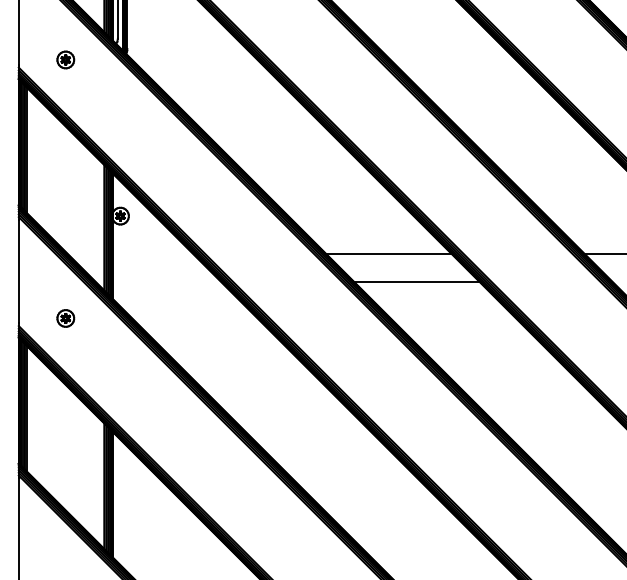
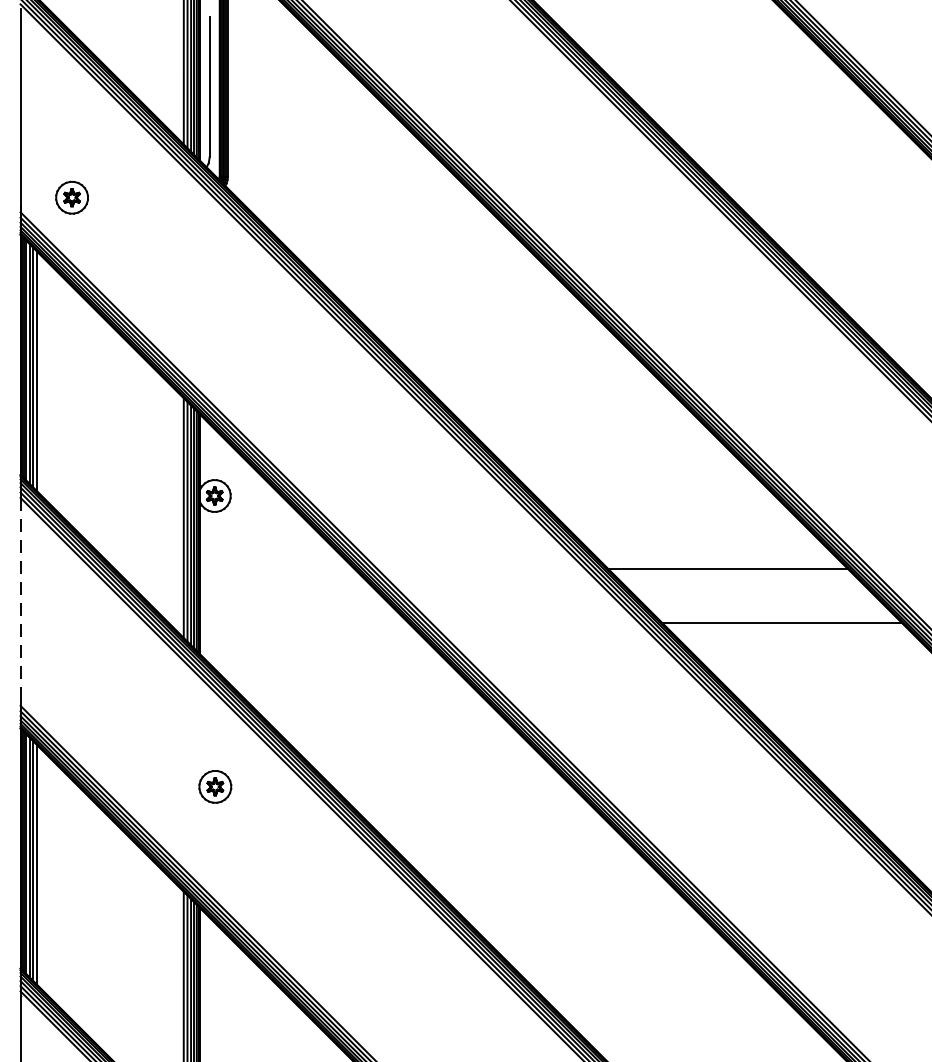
part: (65, 59) -> (71, 196), moved
line: (18, 271) -> (19, 601), solid -> dashed
part: (65, 318) -> (214, 786), moved

